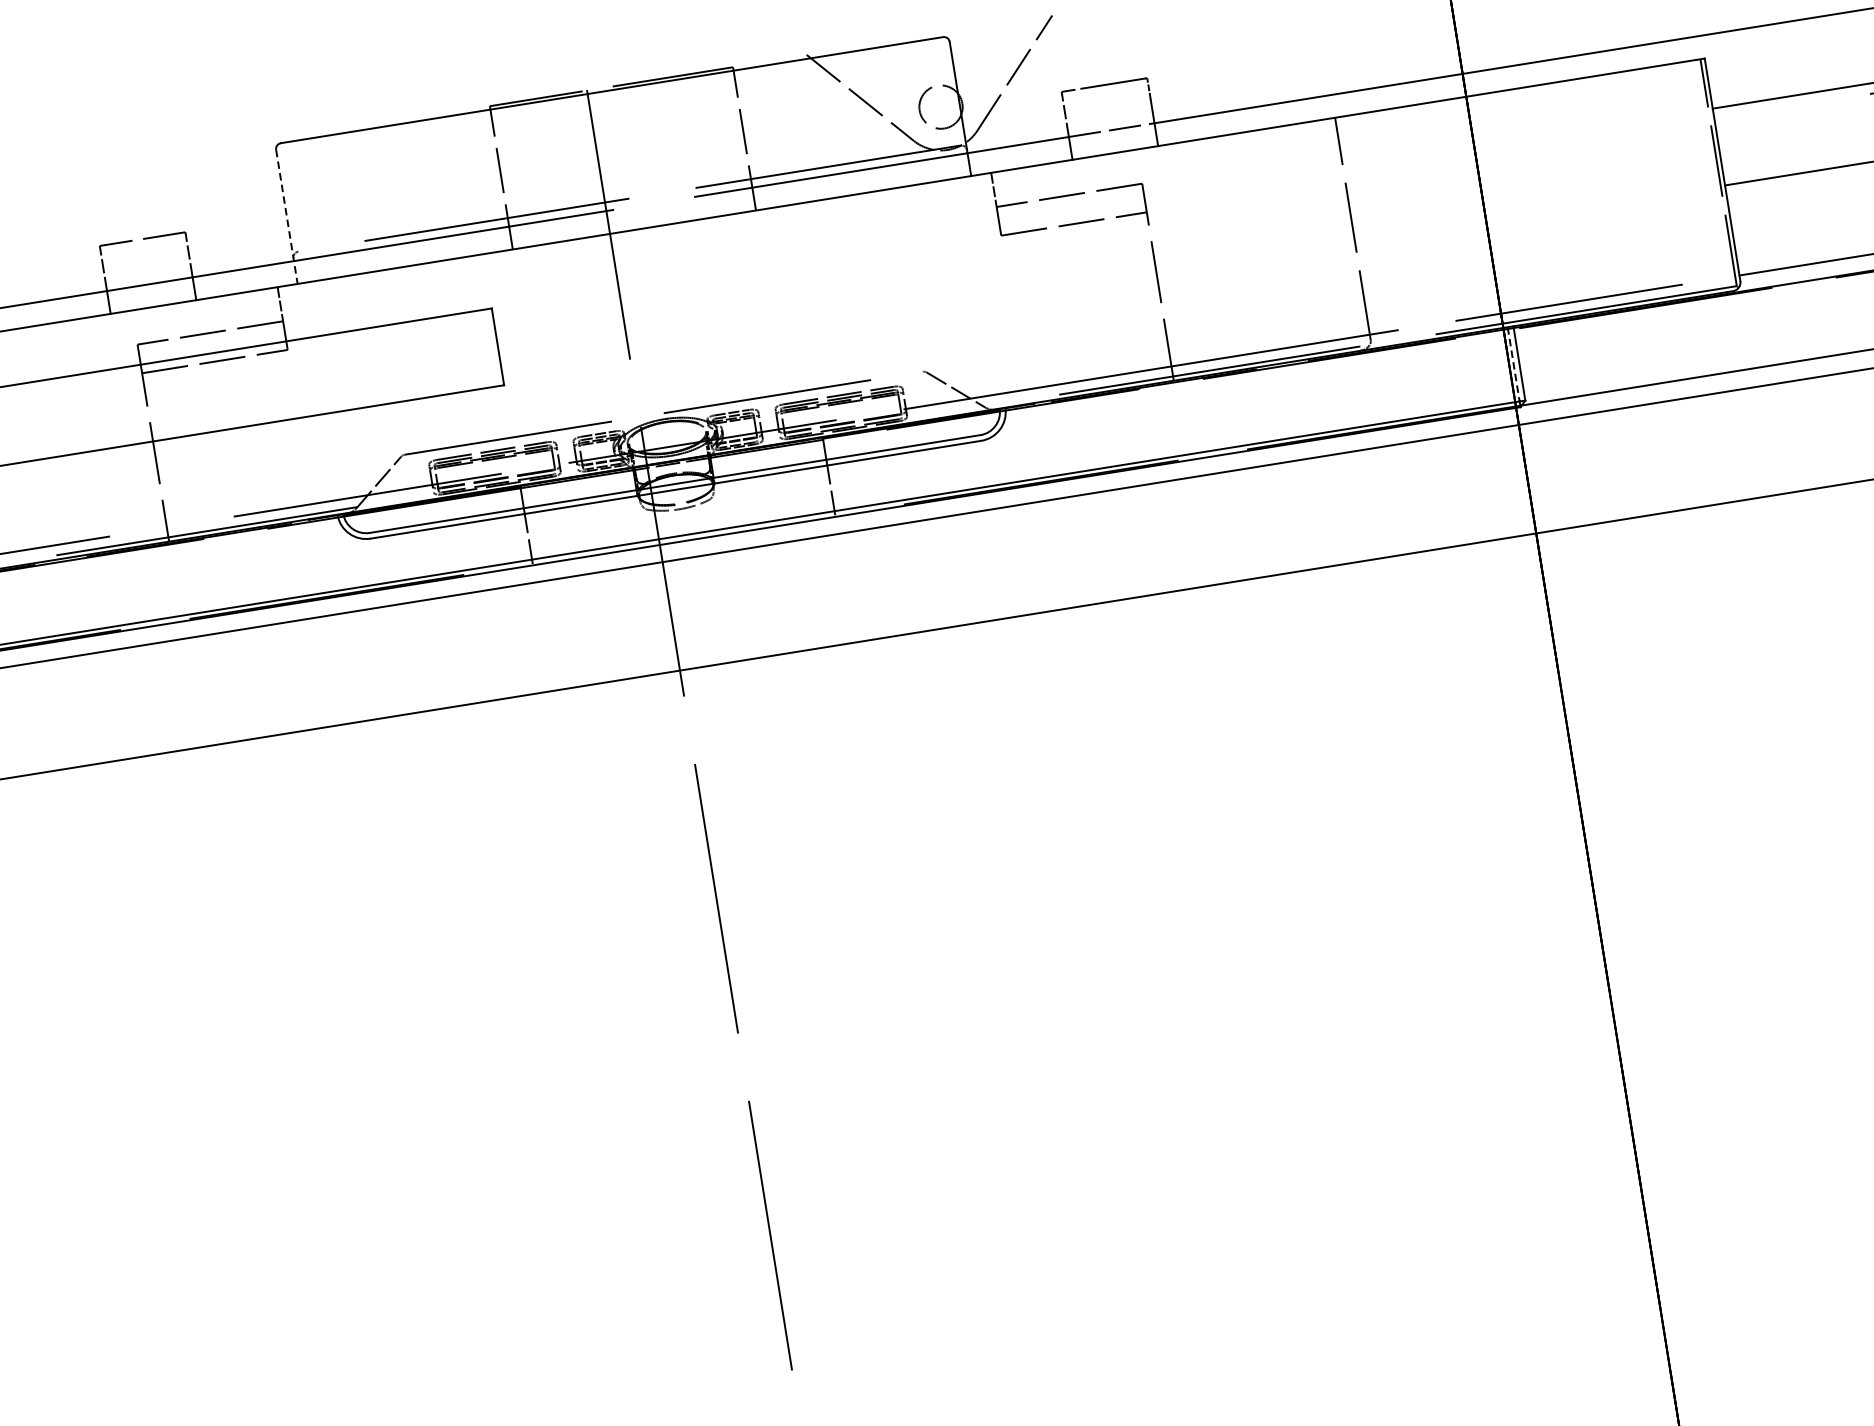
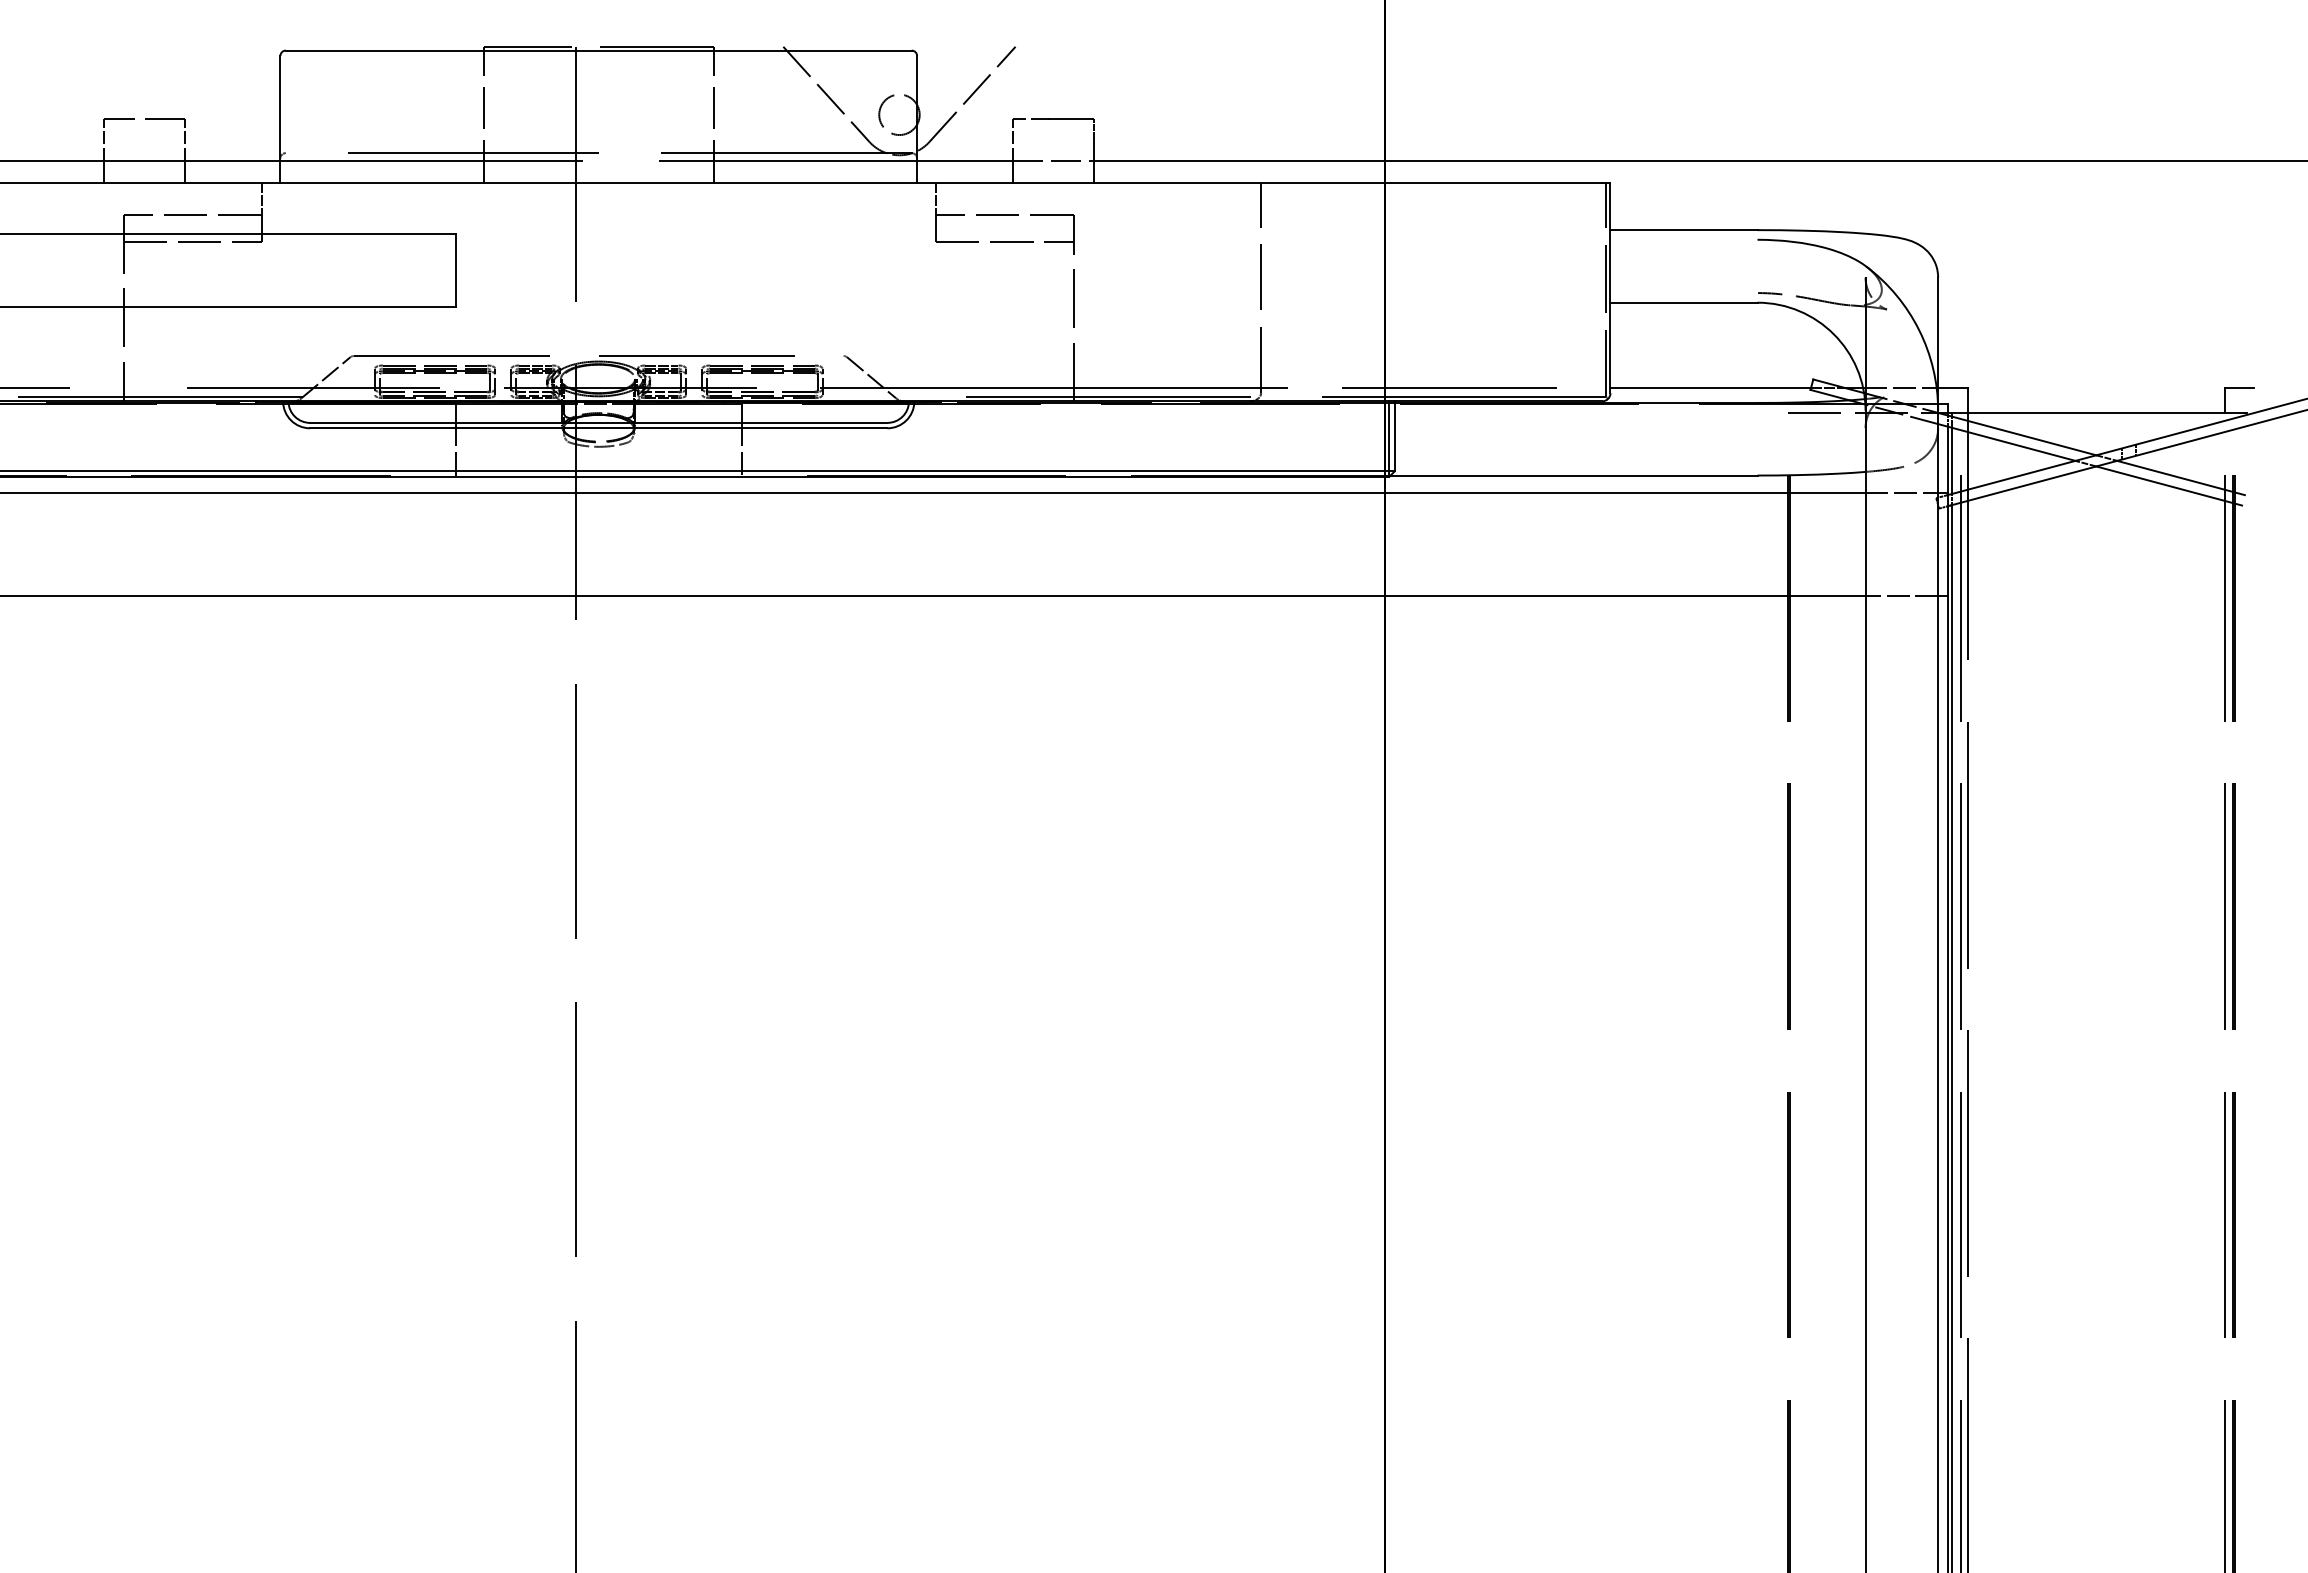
line: (287, 216) -> (280, 119), dashed -> solid
line: (1513, 364) -> (1389, 436), dashed -> solid

